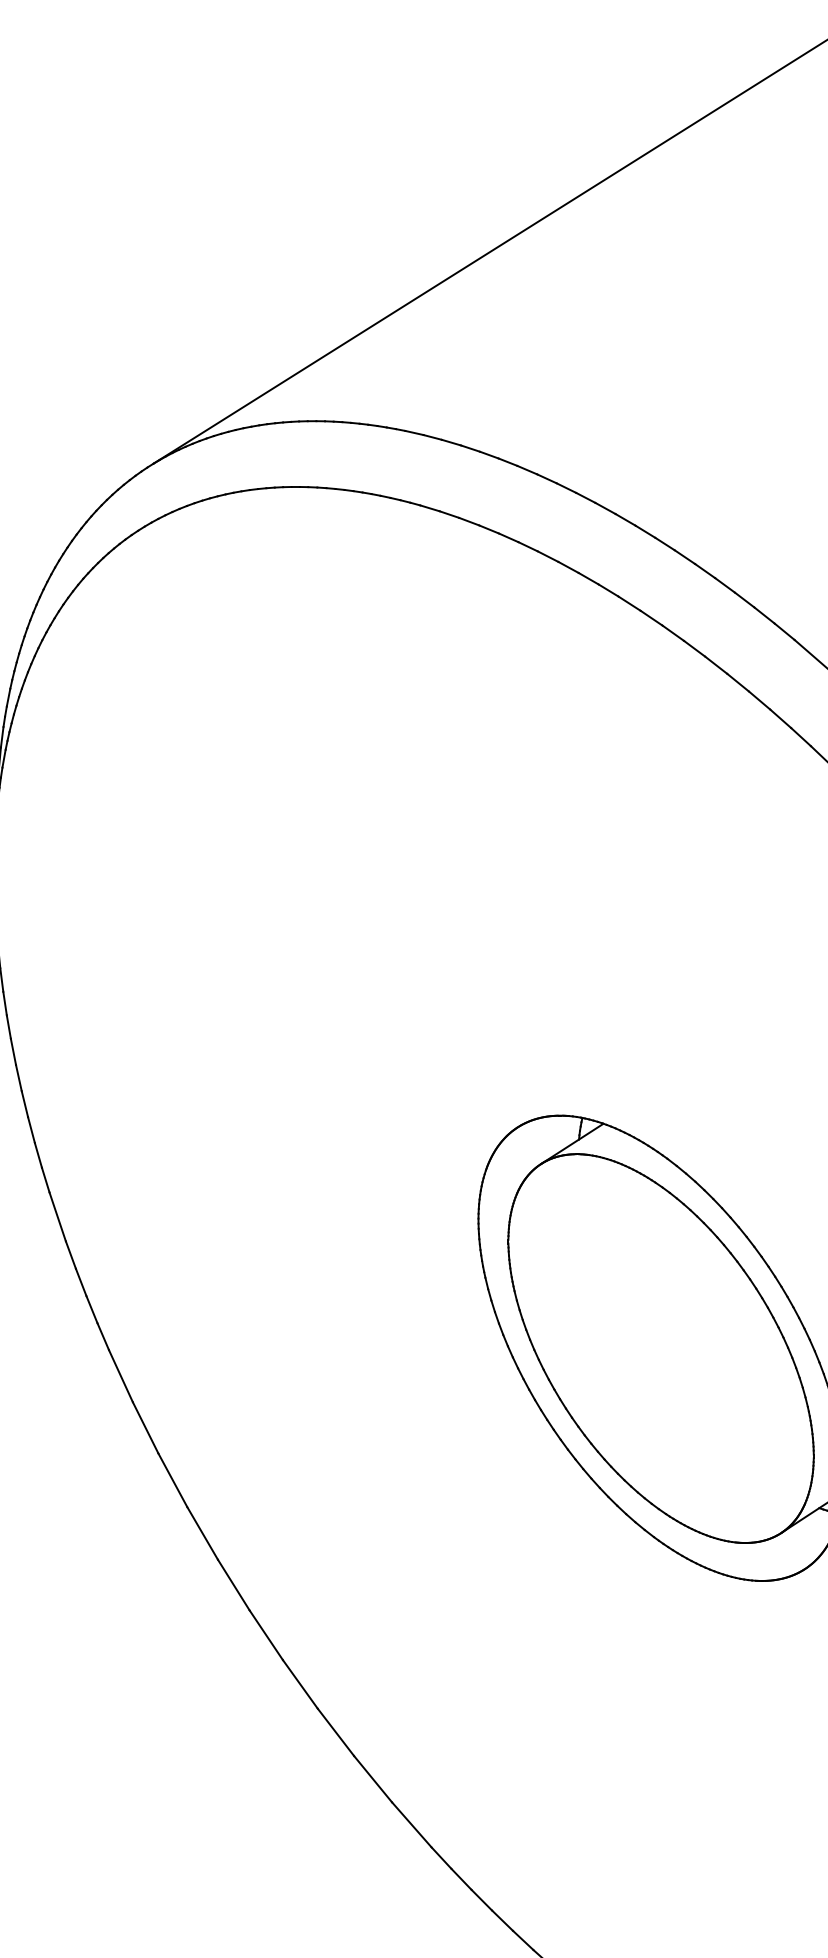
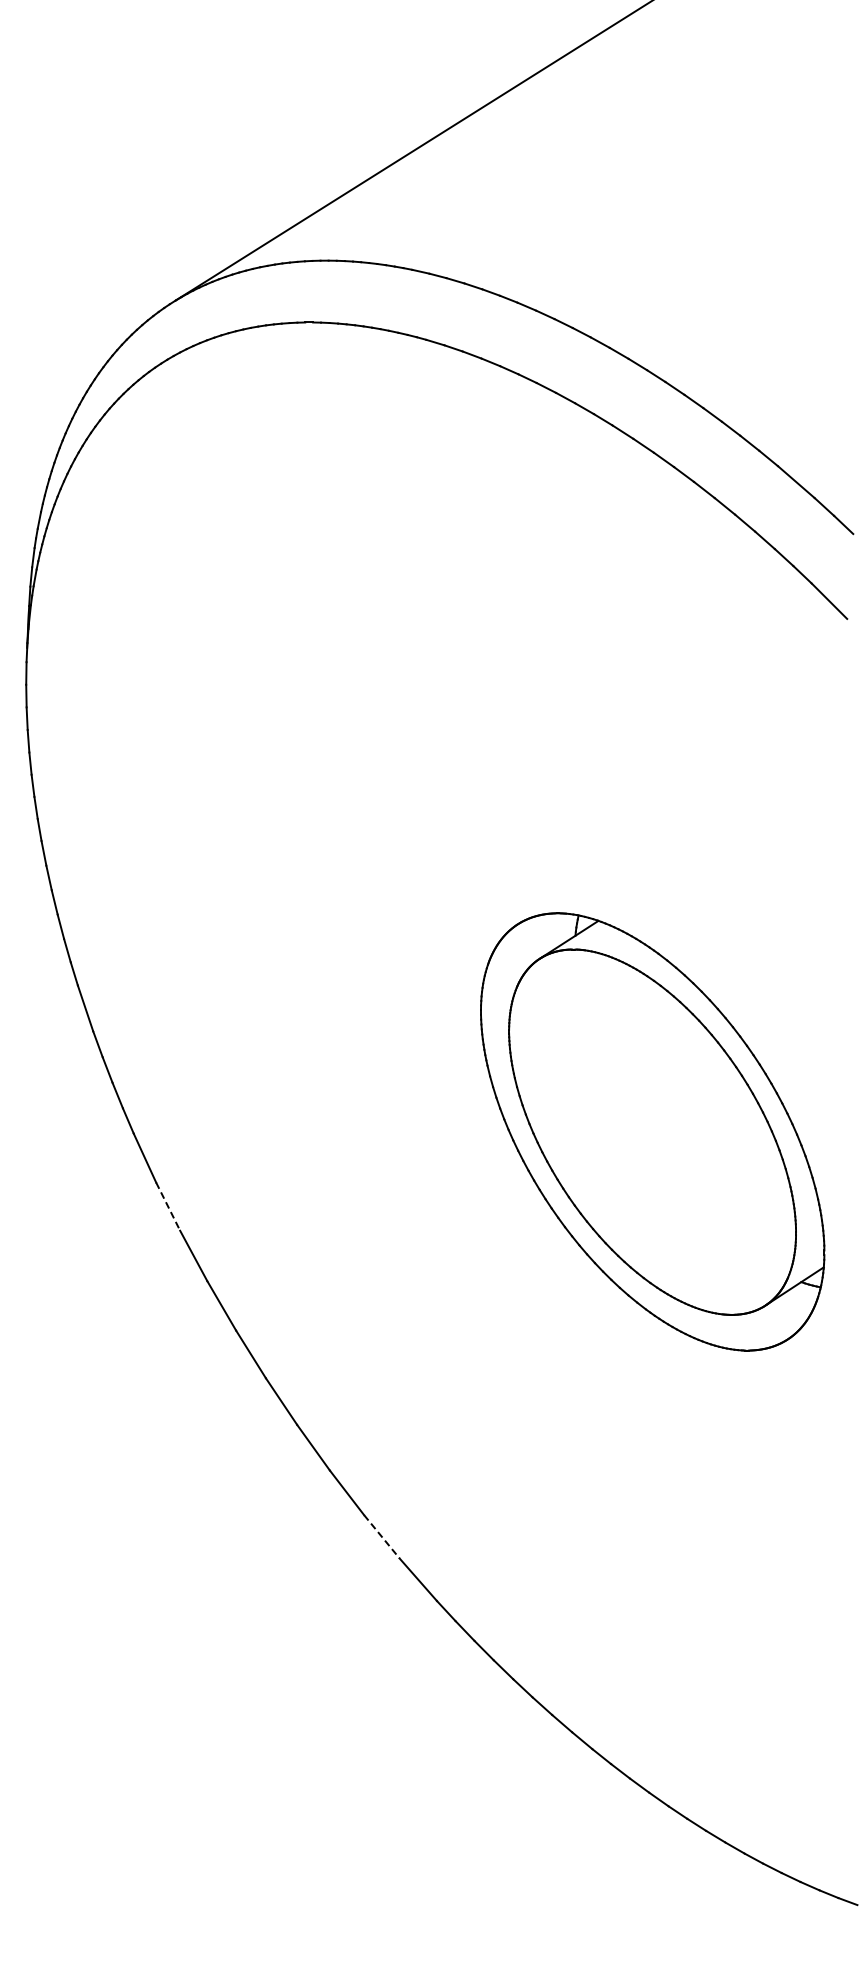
line: (145, 1427) -> (168, 1206), solid -> dashed
line: (373, 1779) -> (382, 1537), solid -> dashed

